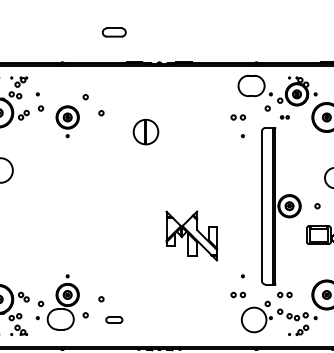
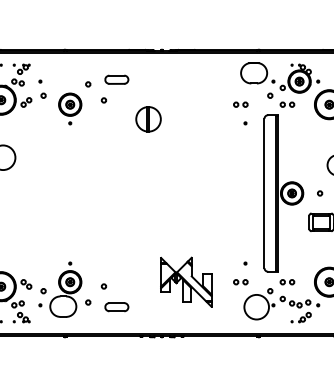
part: (113, 32) -> (116, 79), moved
part: (284, 117) -> (287, 104), size x1.67
part: (191, 235) -> (186, 281), moved
part: (113, 320) -> (116, 307), size x1.43

